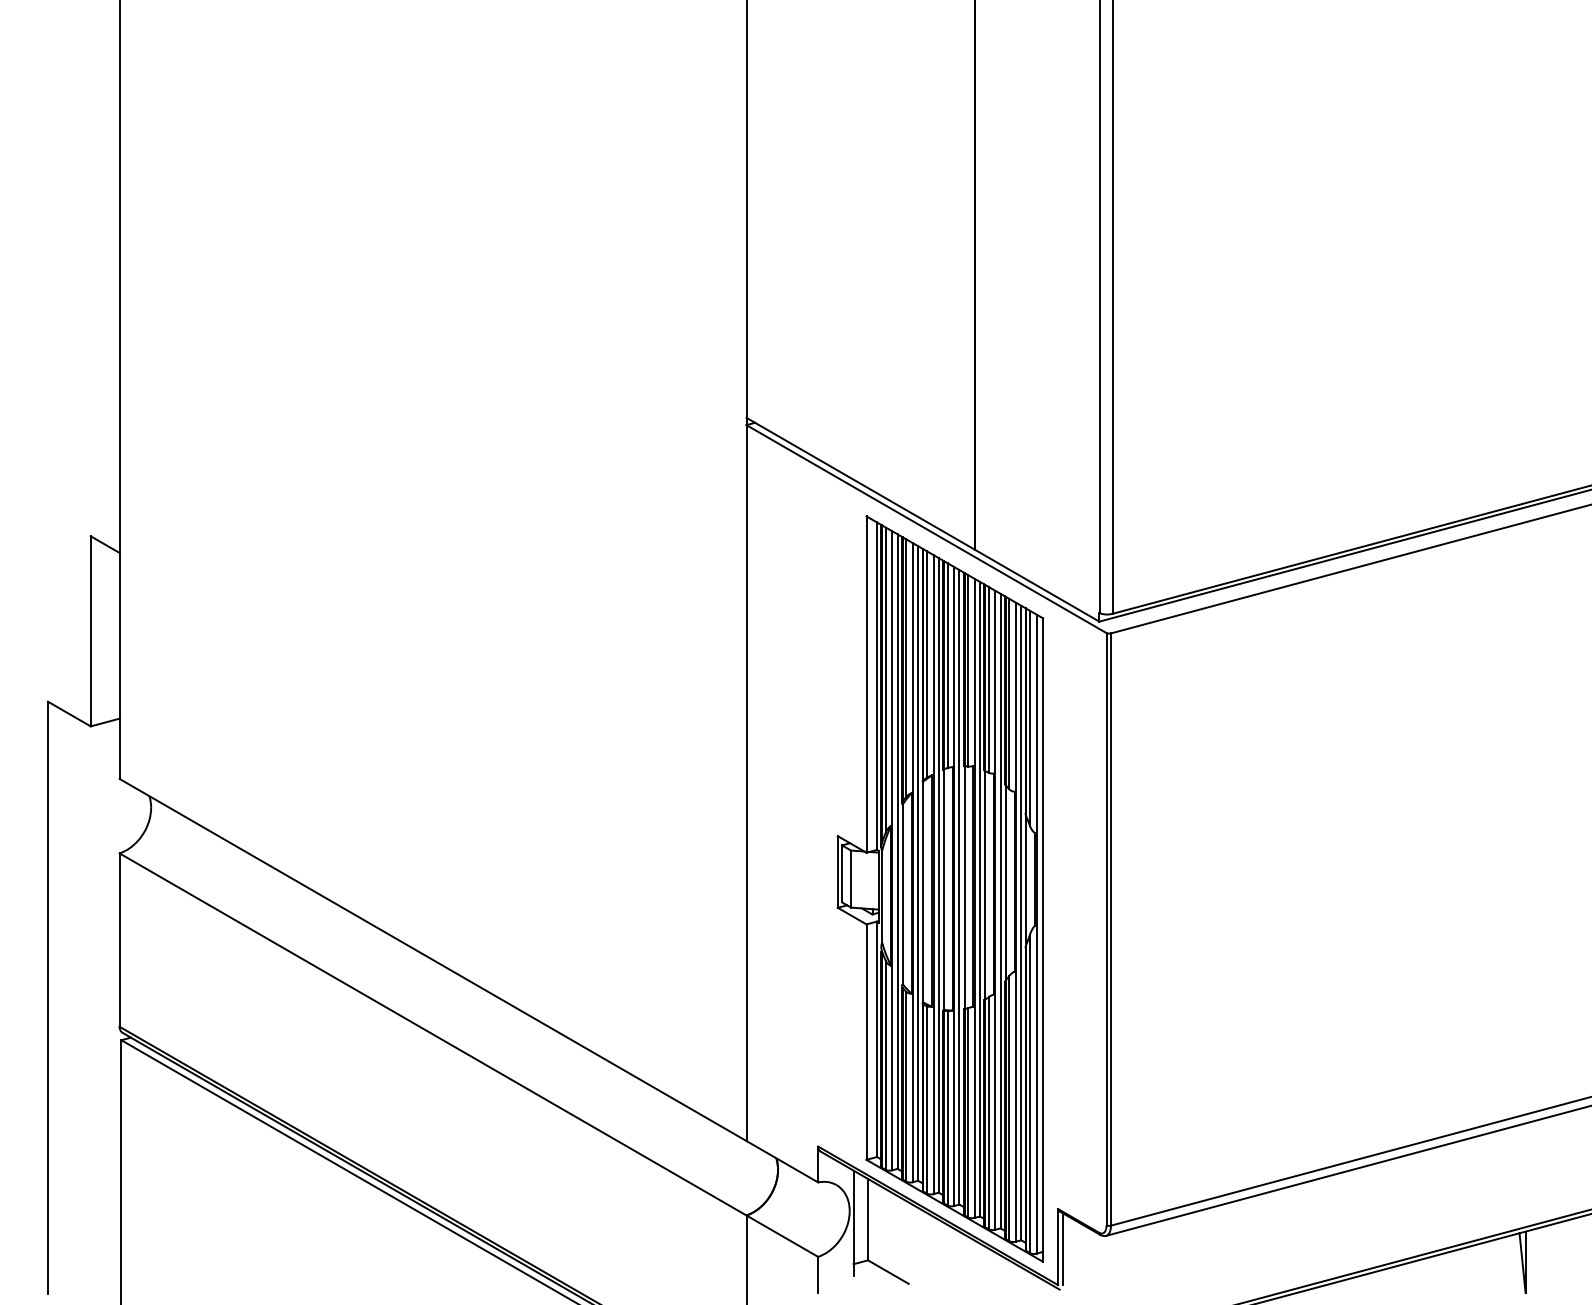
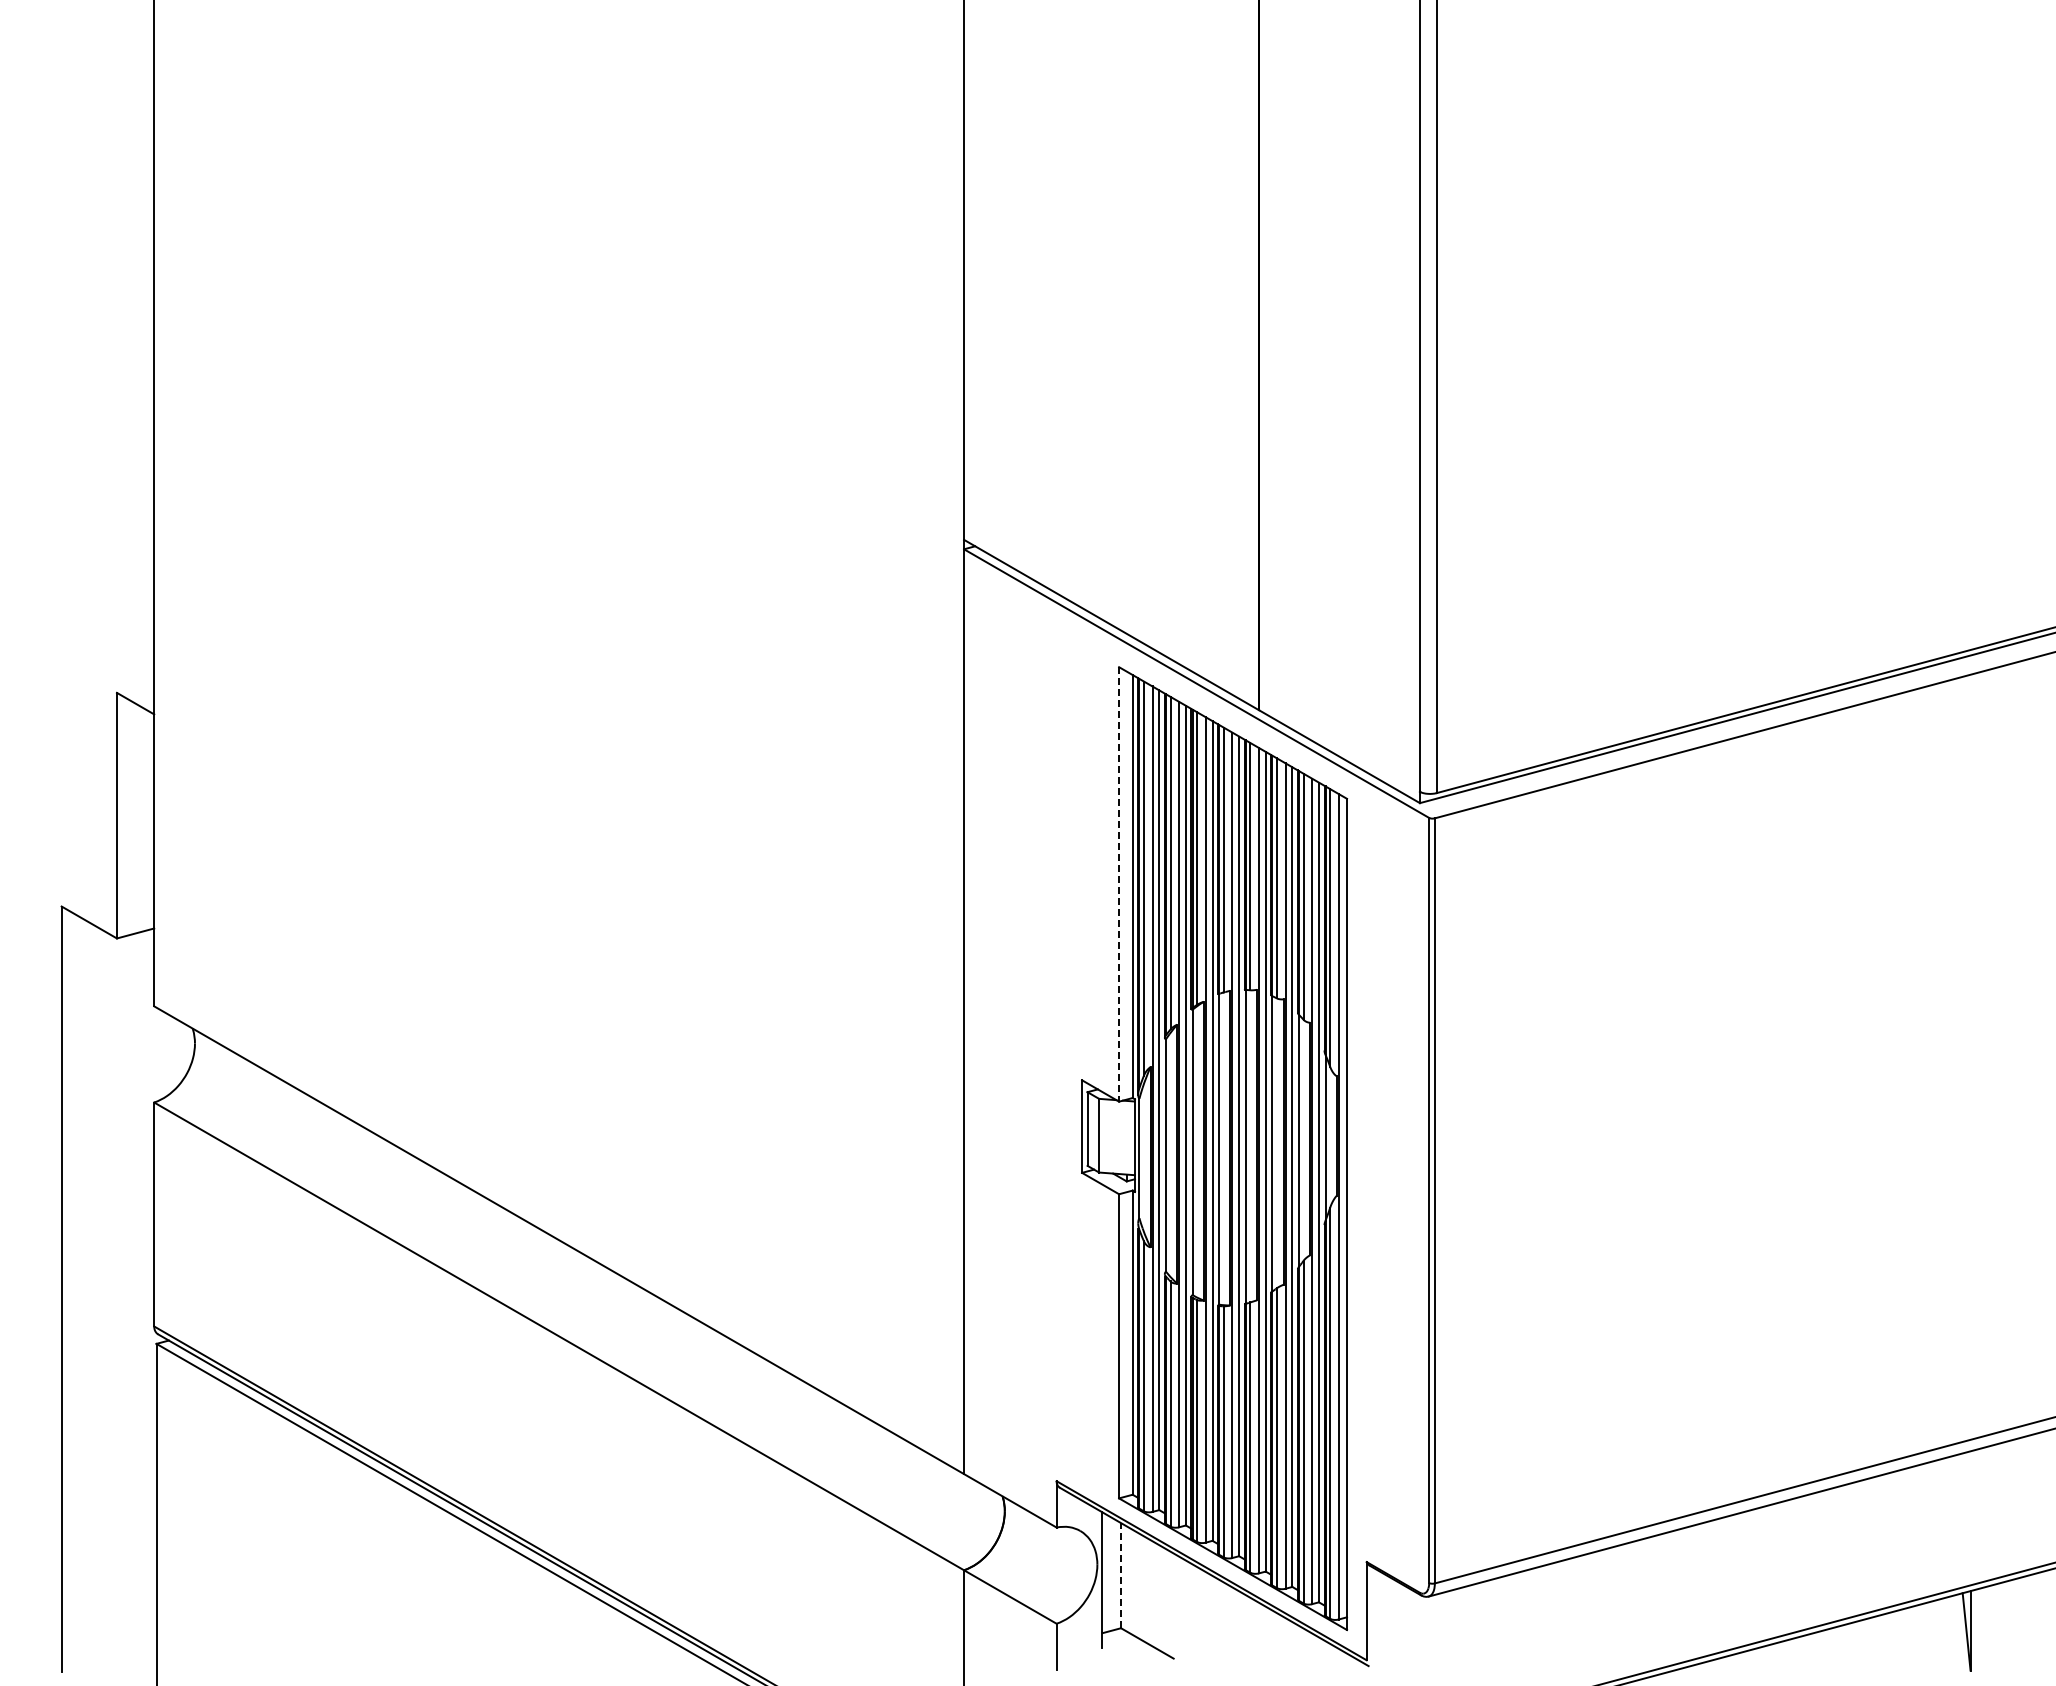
line: (866, 684) -> (1119, 884), solid -> dashed
line: (868, 1219) -> (1121, 1575), solid -> dashed
line: (1062, 1248) -> (1372, 1613), removed

